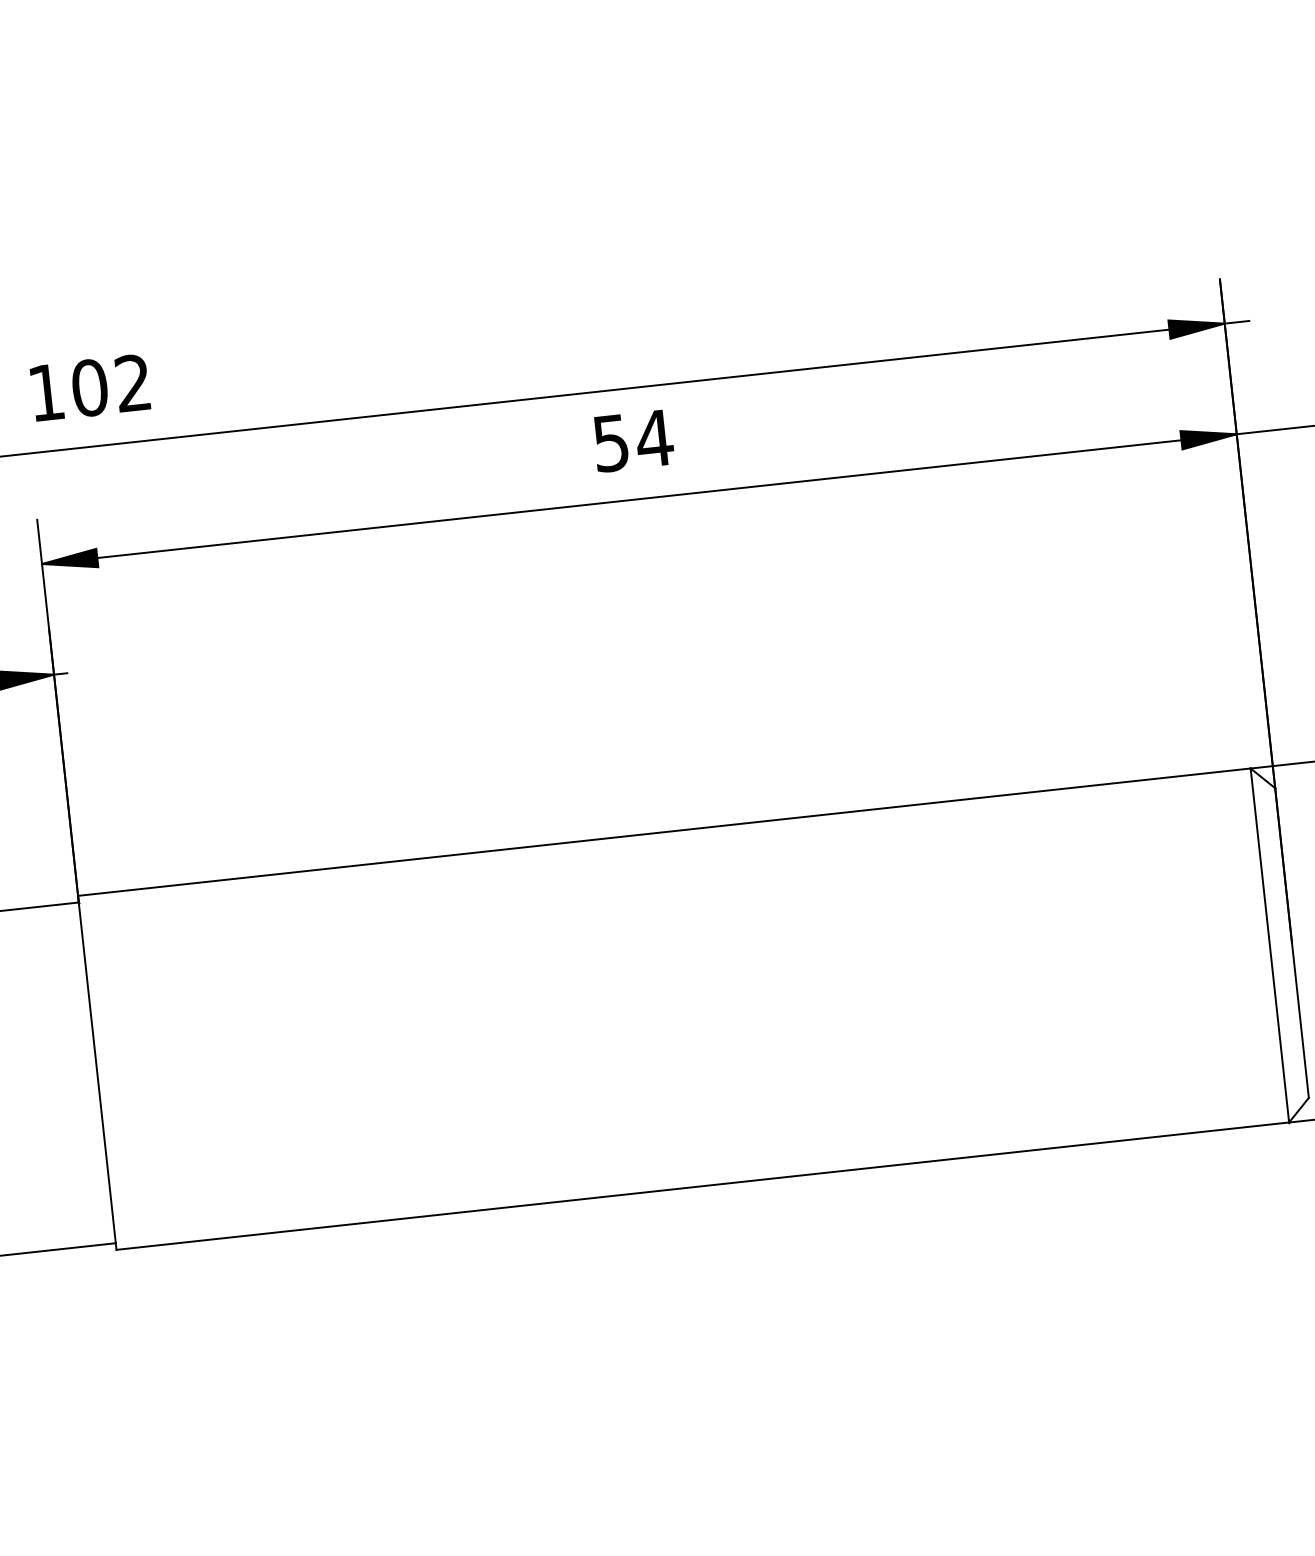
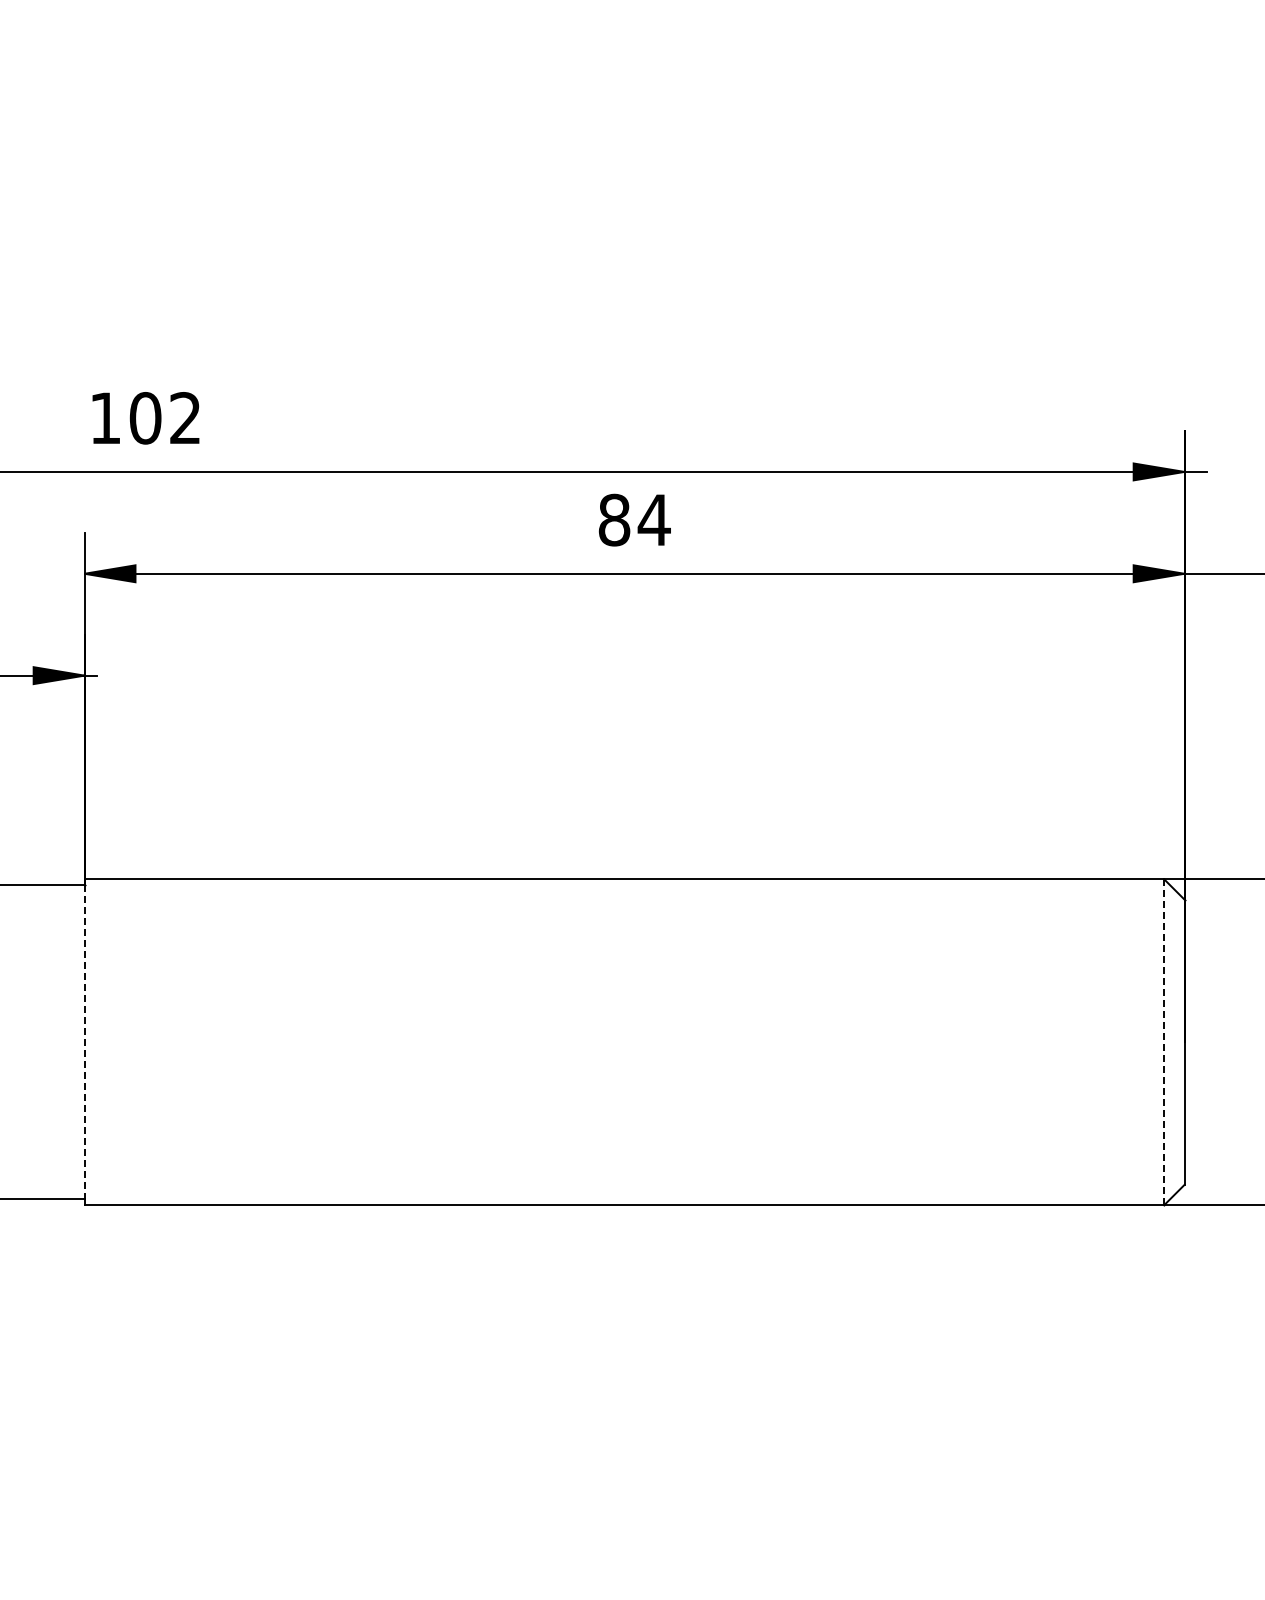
text: (611, 442) -> (614, 519), 54 -> 84
line: (1270, 945) -> (1164, 1042), solid -> dashed
line: (97, 1073) -> (84, 1042), solid -> dashed

